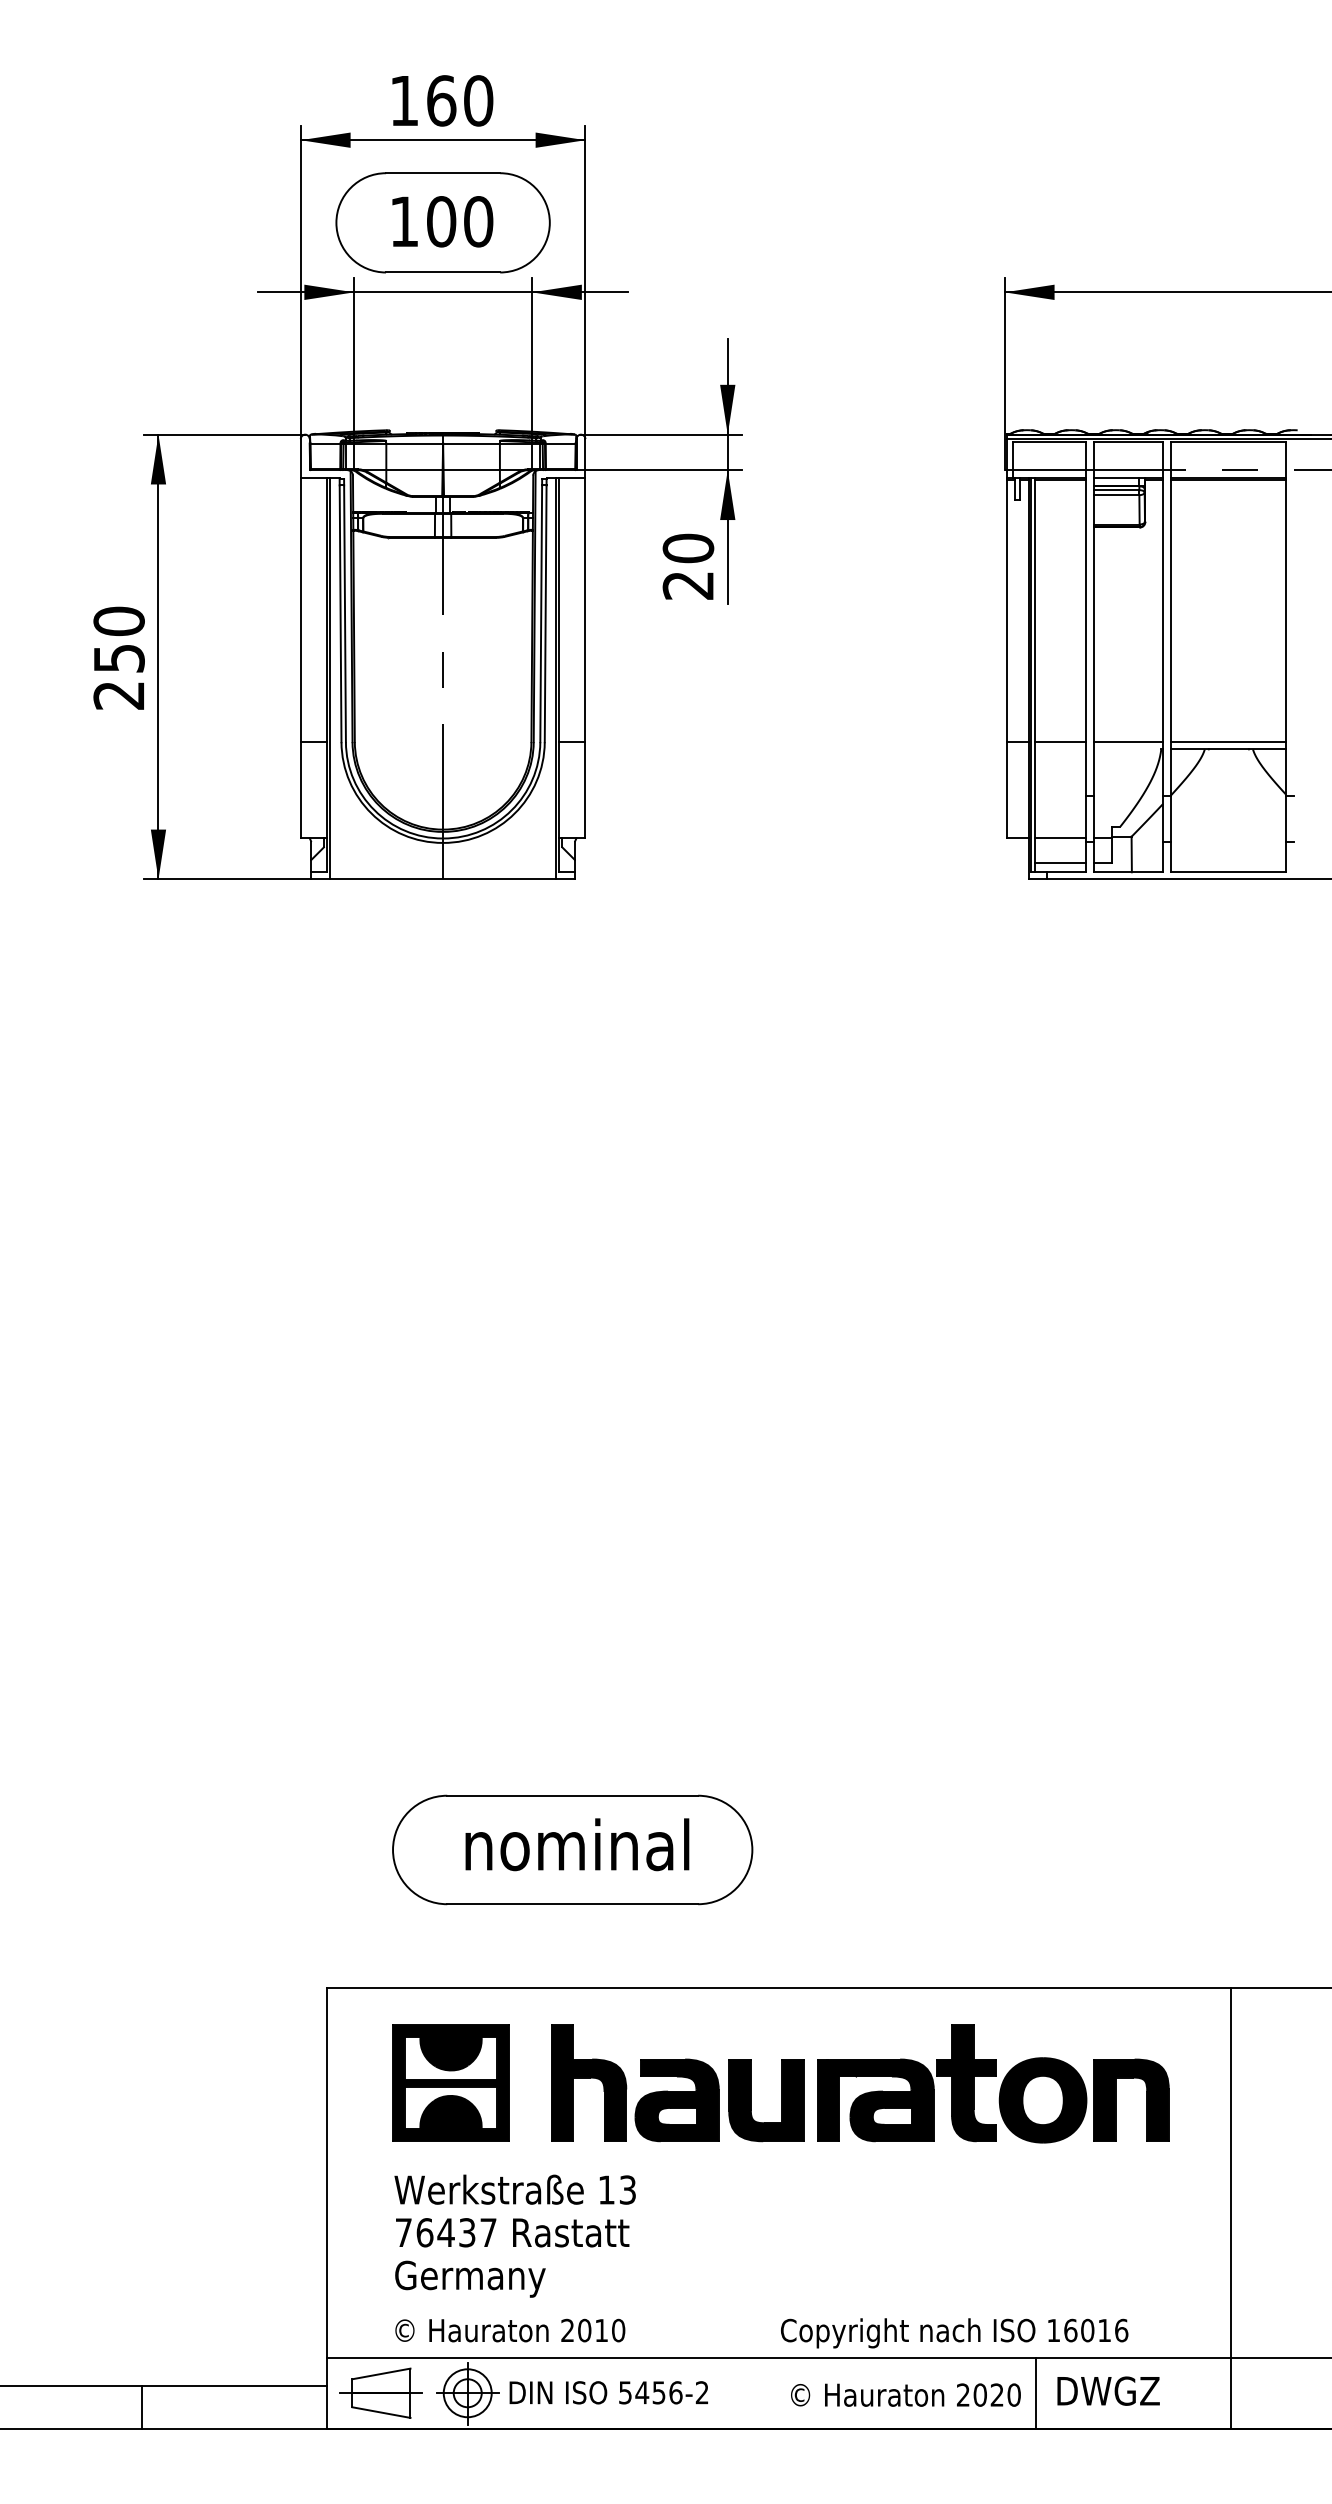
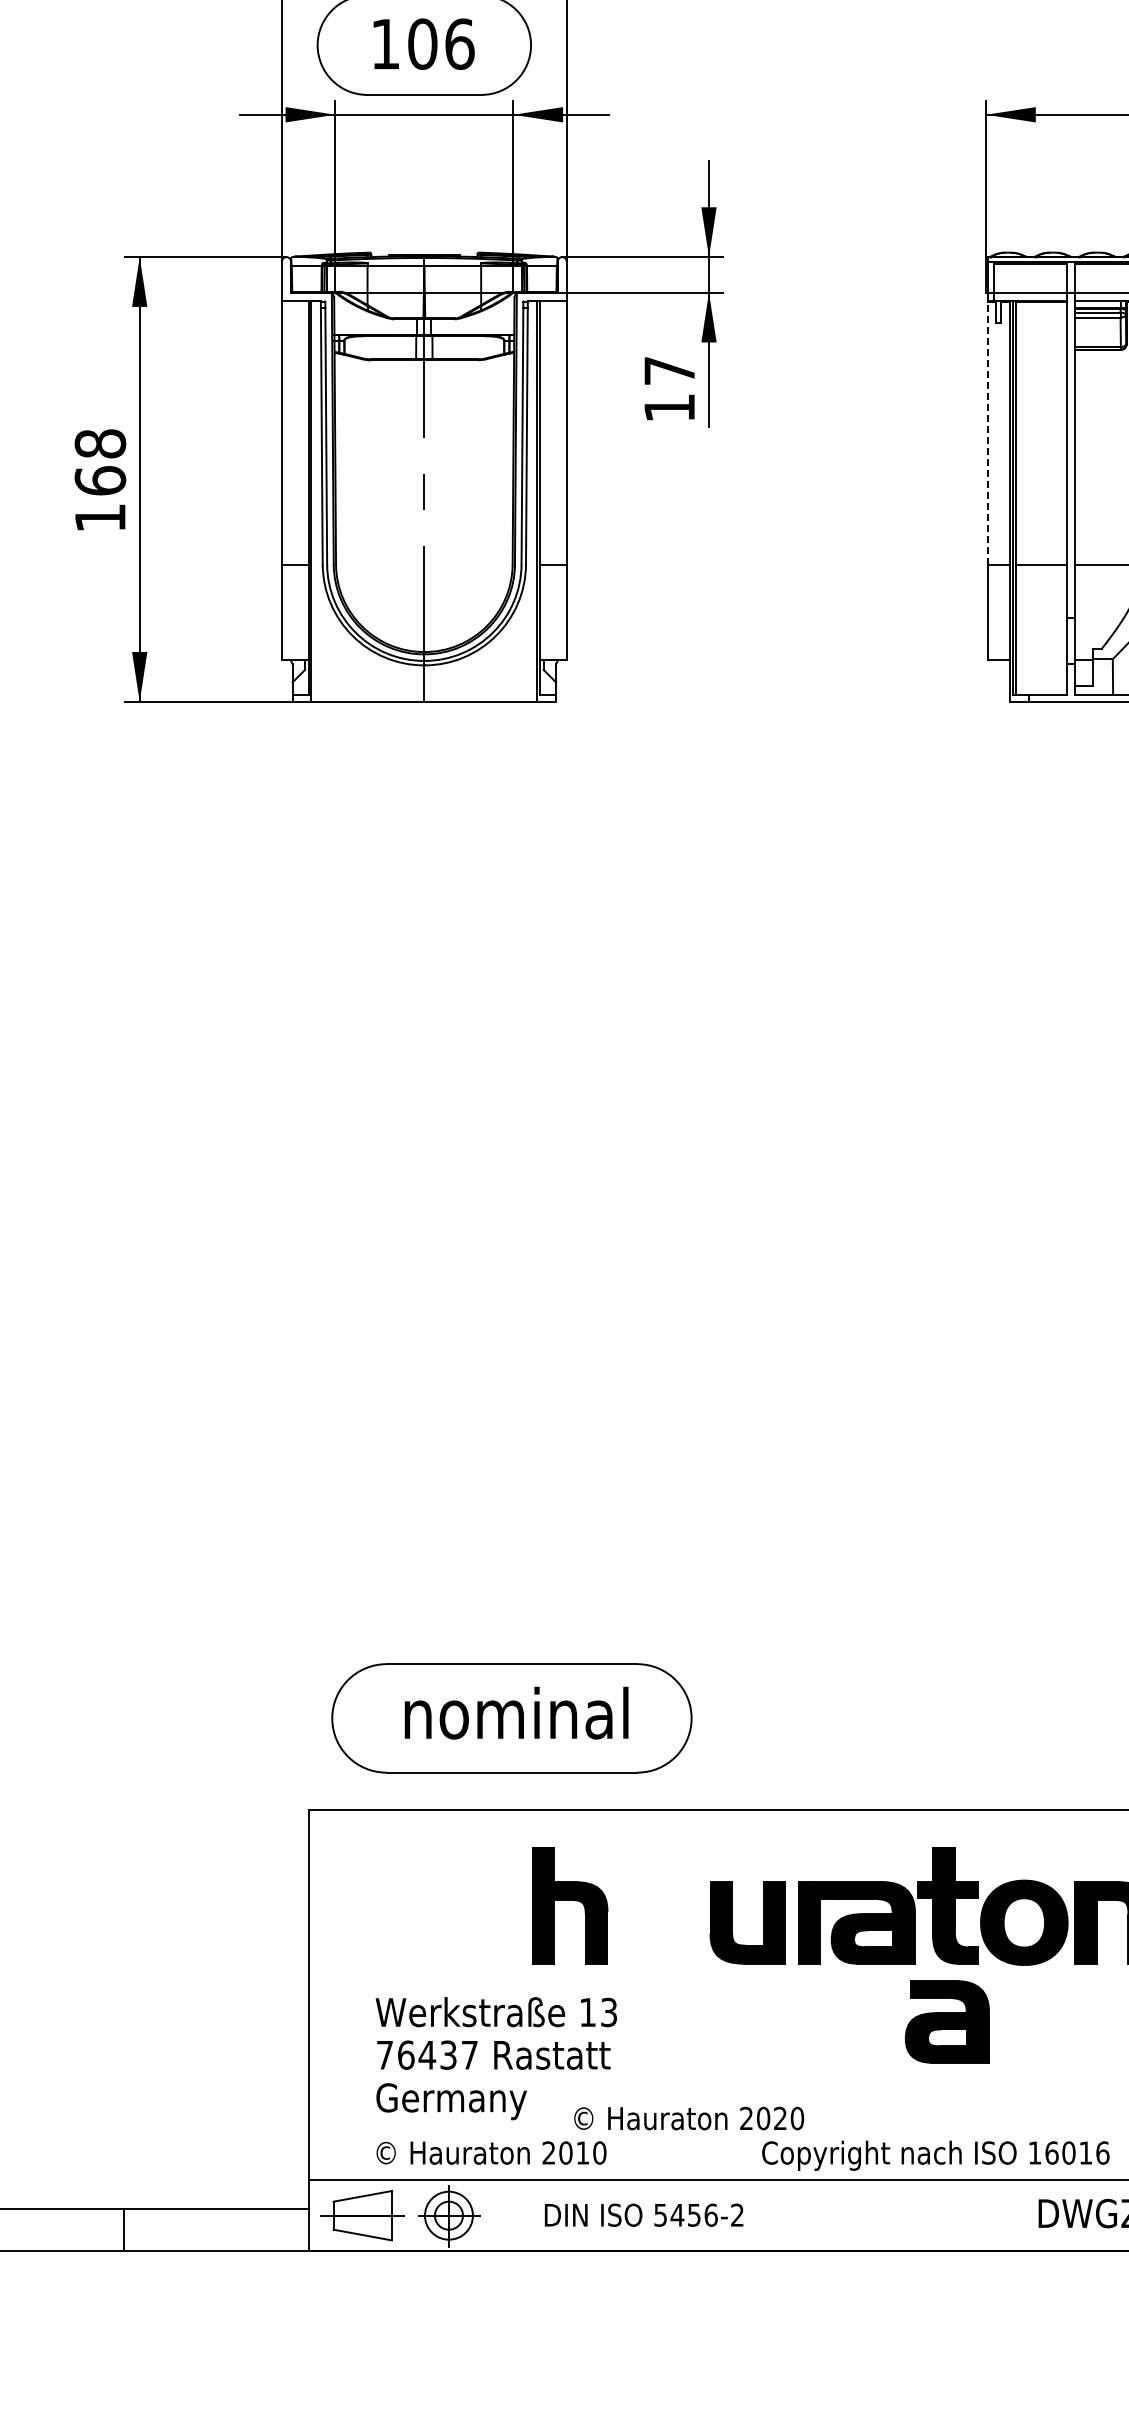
text: (478, 221) -> (459, 43), 100 -> 106
text: (688, 566) -> (669, 388), 20 -> 17
line: (1006, 610) -> (987, 432), solid -> dashed
text: (118, 657) -> (99, 479), 250 -> 168
line: (1060, 837) -> (1041, 659), removed
line: (1060, 863) -> (1041, 685), removed
part: (572, 1849) -> (511, 1717), moved
part: (450, 2082) -> (431, 1904), removed
part: (676, 2100) -> (946, 2021), moved
text: (608, 2392) -> (643, 2214), moved
line: (1035, 2392) -> (1016, 2214), removed
text: (905, 2394) -> (688, 2117), moved

